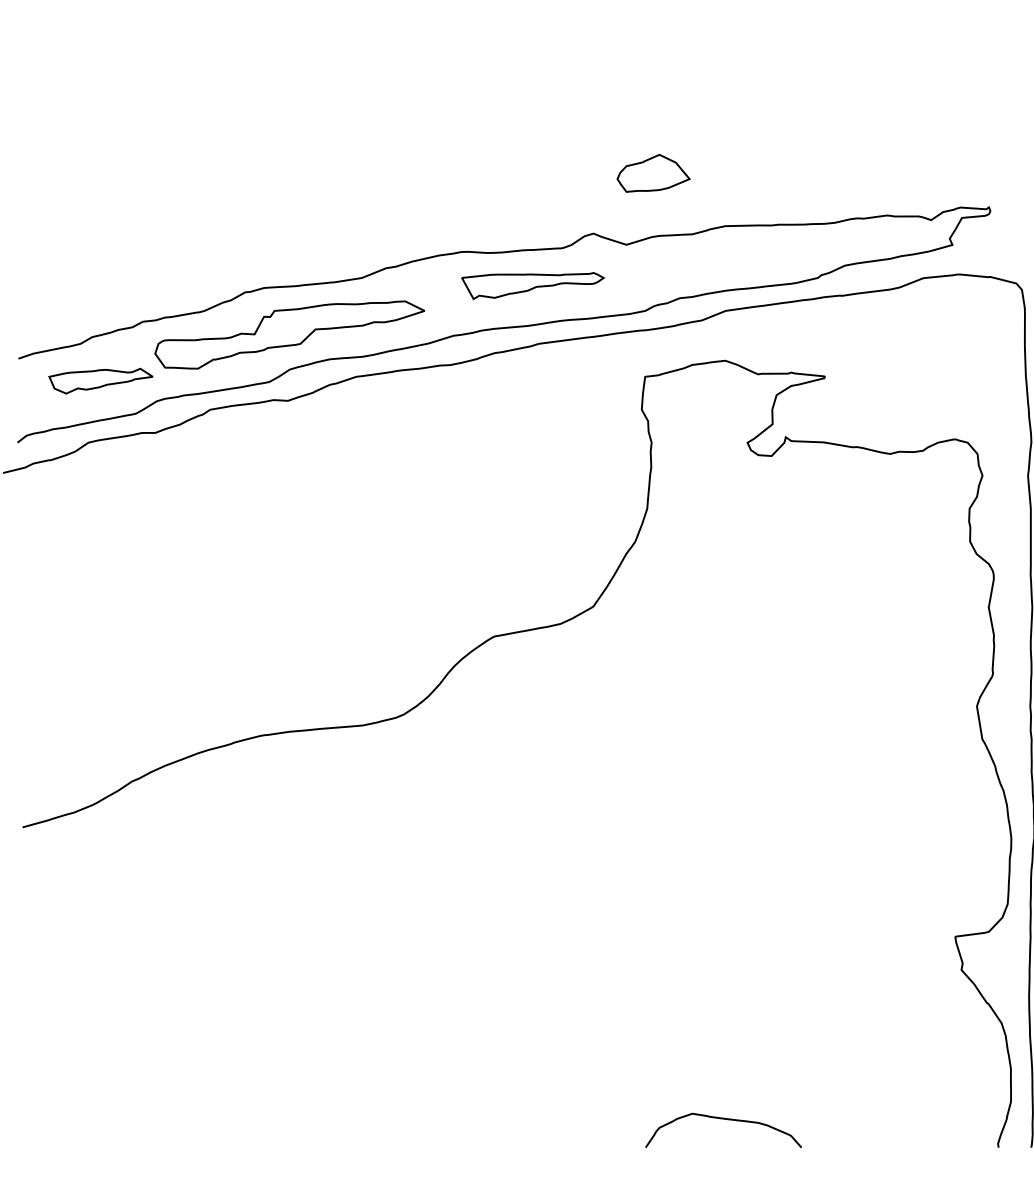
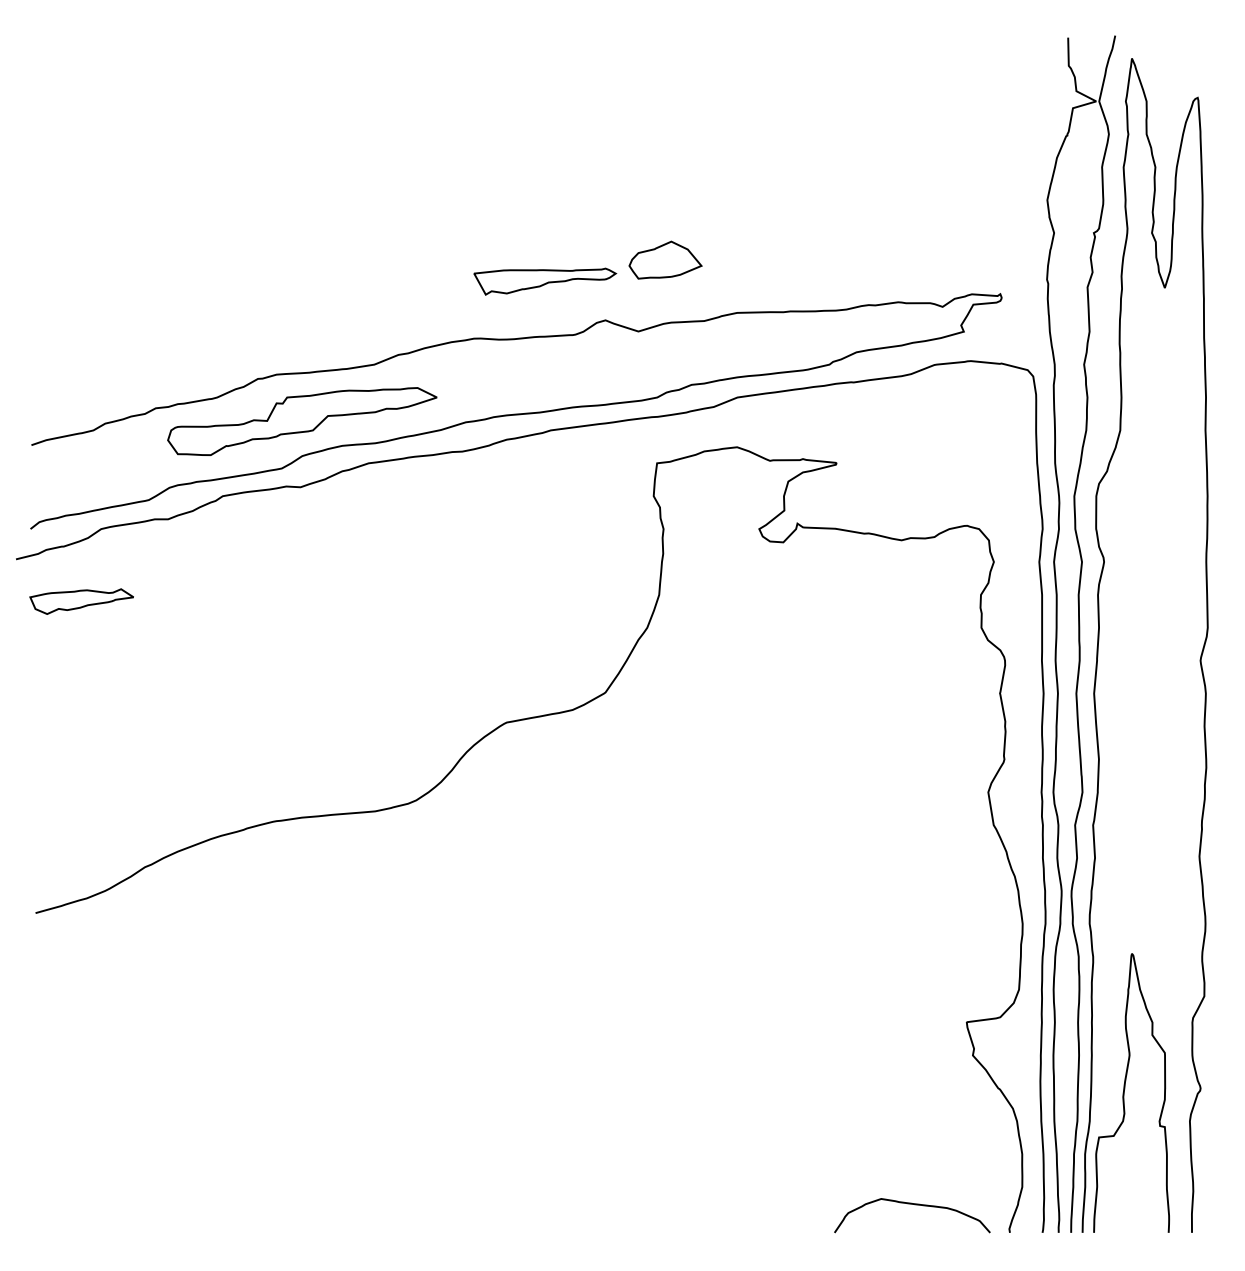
part: (533, 285) -> (545, 281), moved
part: (100, 381) -> (81, 601), moved
curve: (726, 1120) -> (915, 1205), moved

